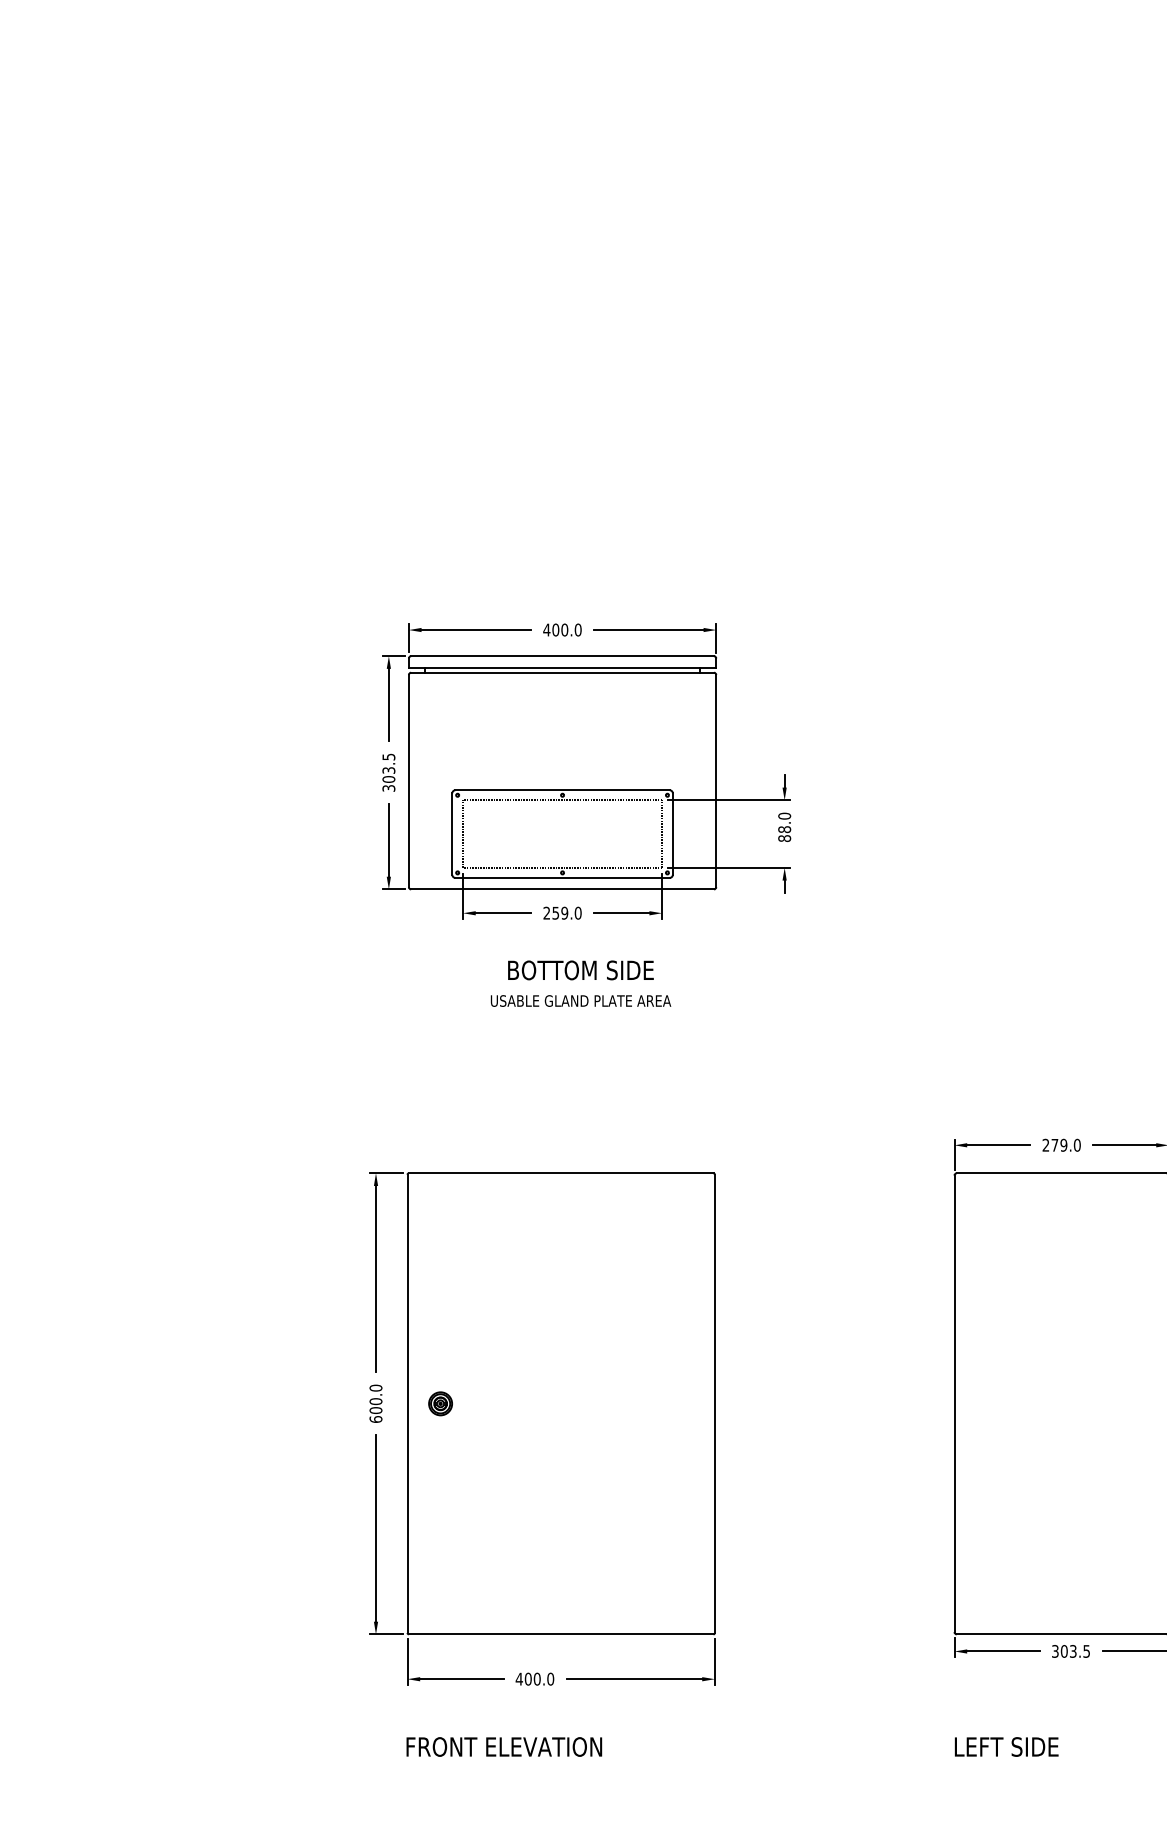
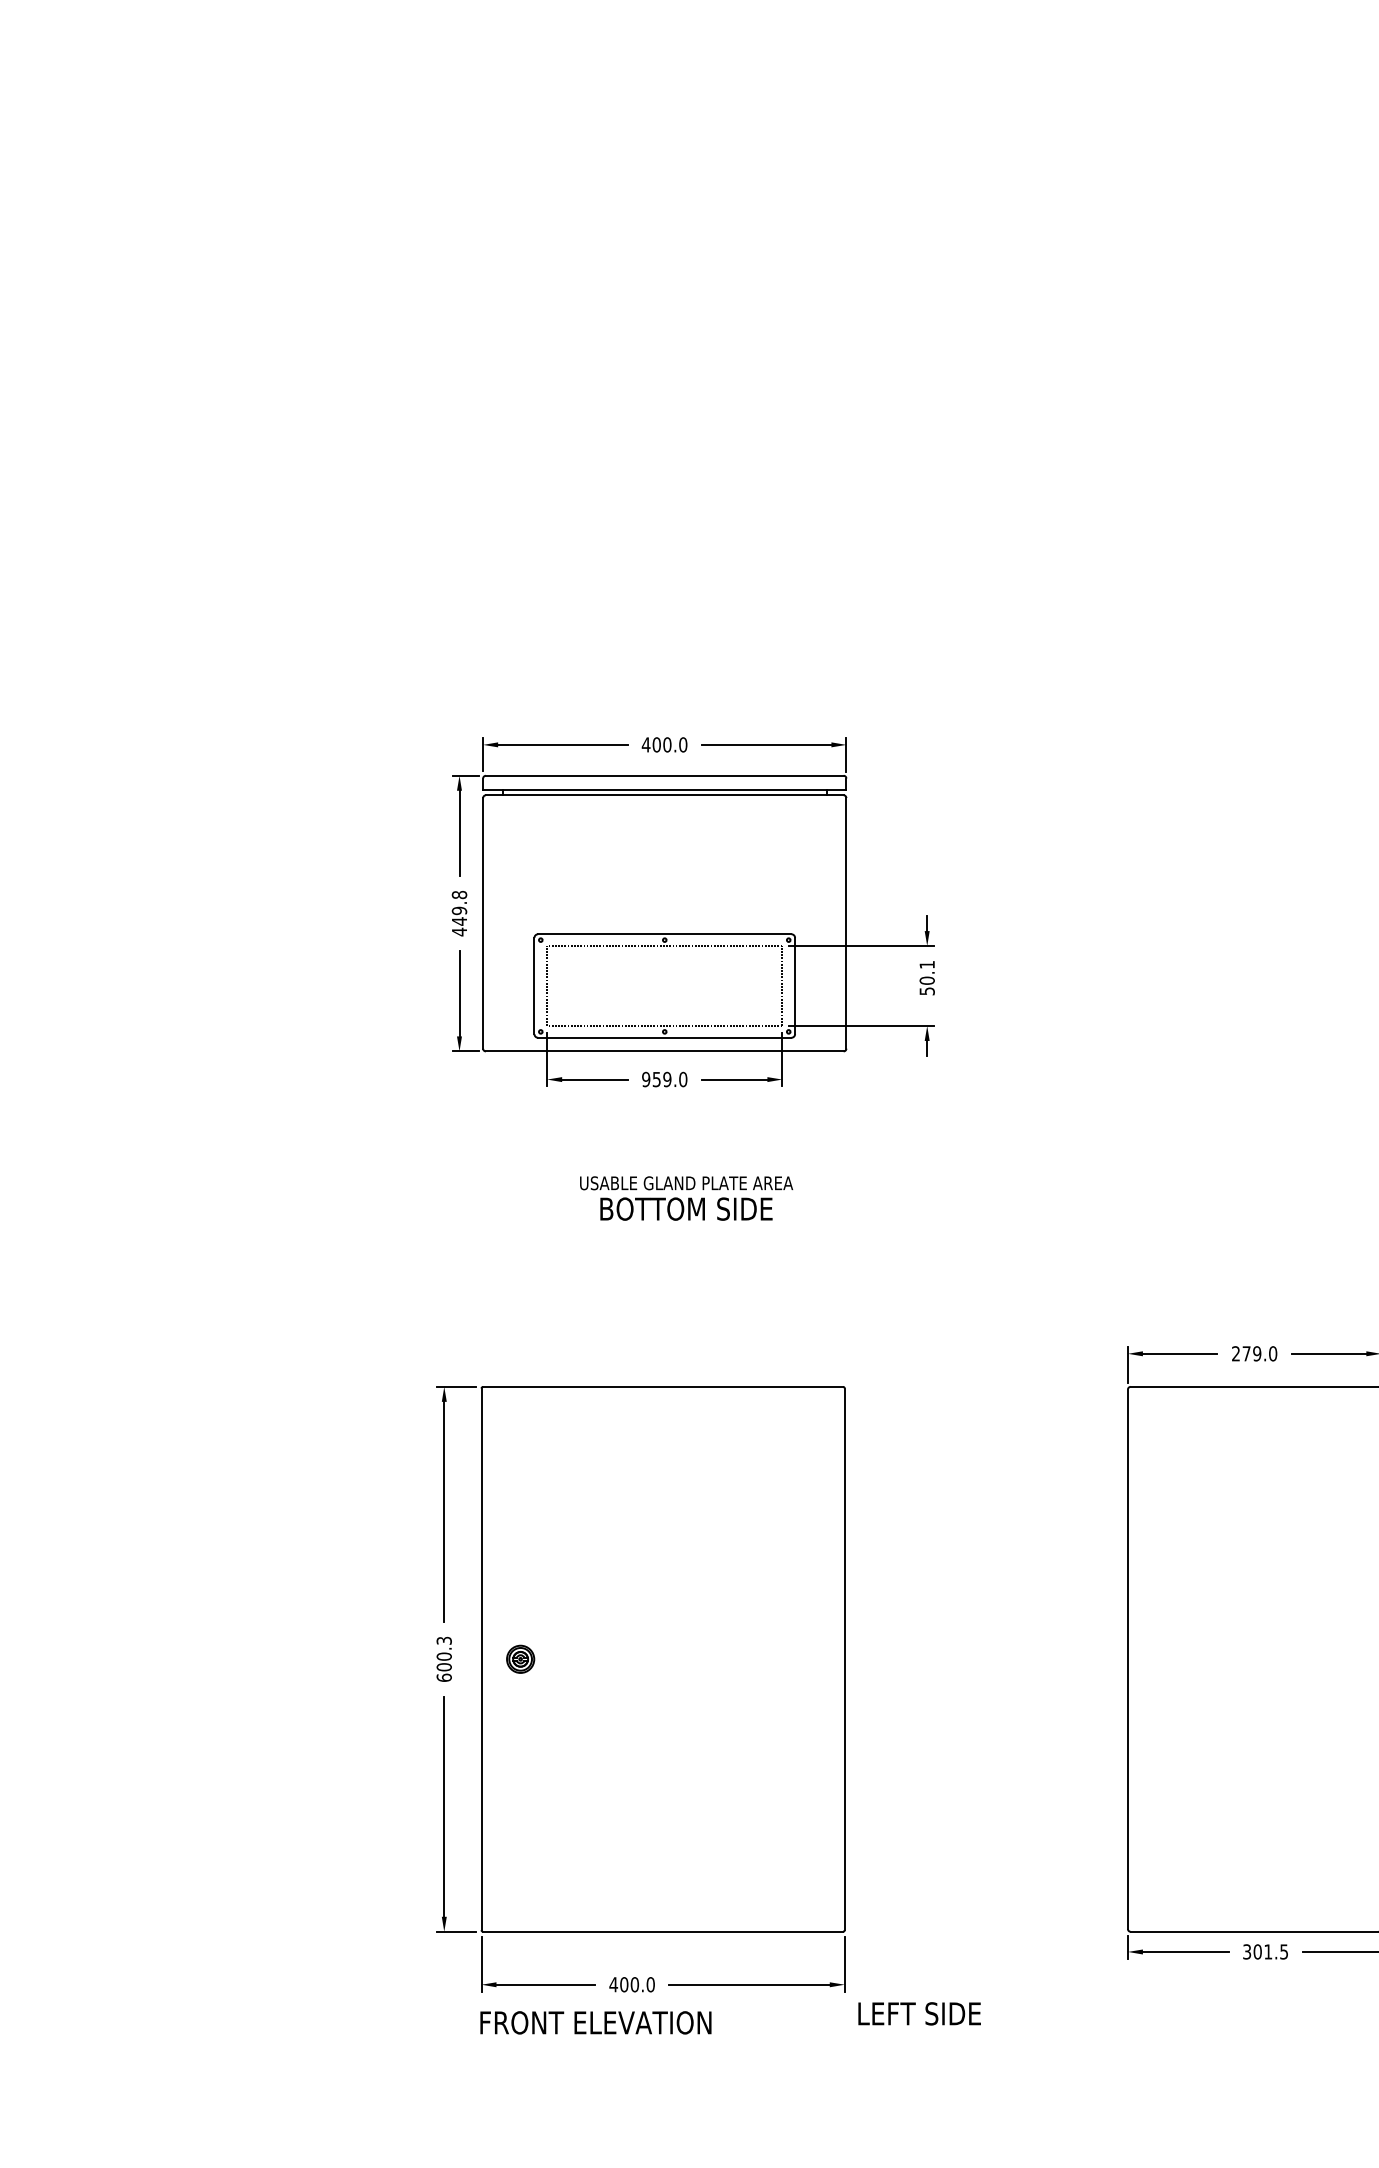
text: (388, 772) -> (459, 913), 303.5 -> 449.8
text: (784, 826) -> (926, 977), 88.0 -> 50.1
text: (547, 913) -> (646, 1079), 259.0 -> 959.0
text: (580, 969) -> (686, 1208), moved
text: (375, 1387) -> (443, 1640), 600.0 -> 600.3
text: (1073, 1651) -> (1268, 1951), 303.5 -> 301.5
text: (503, 1746) -> (595, 2022), moved
text: (1006, 1746) -> (919, 2013), moved

